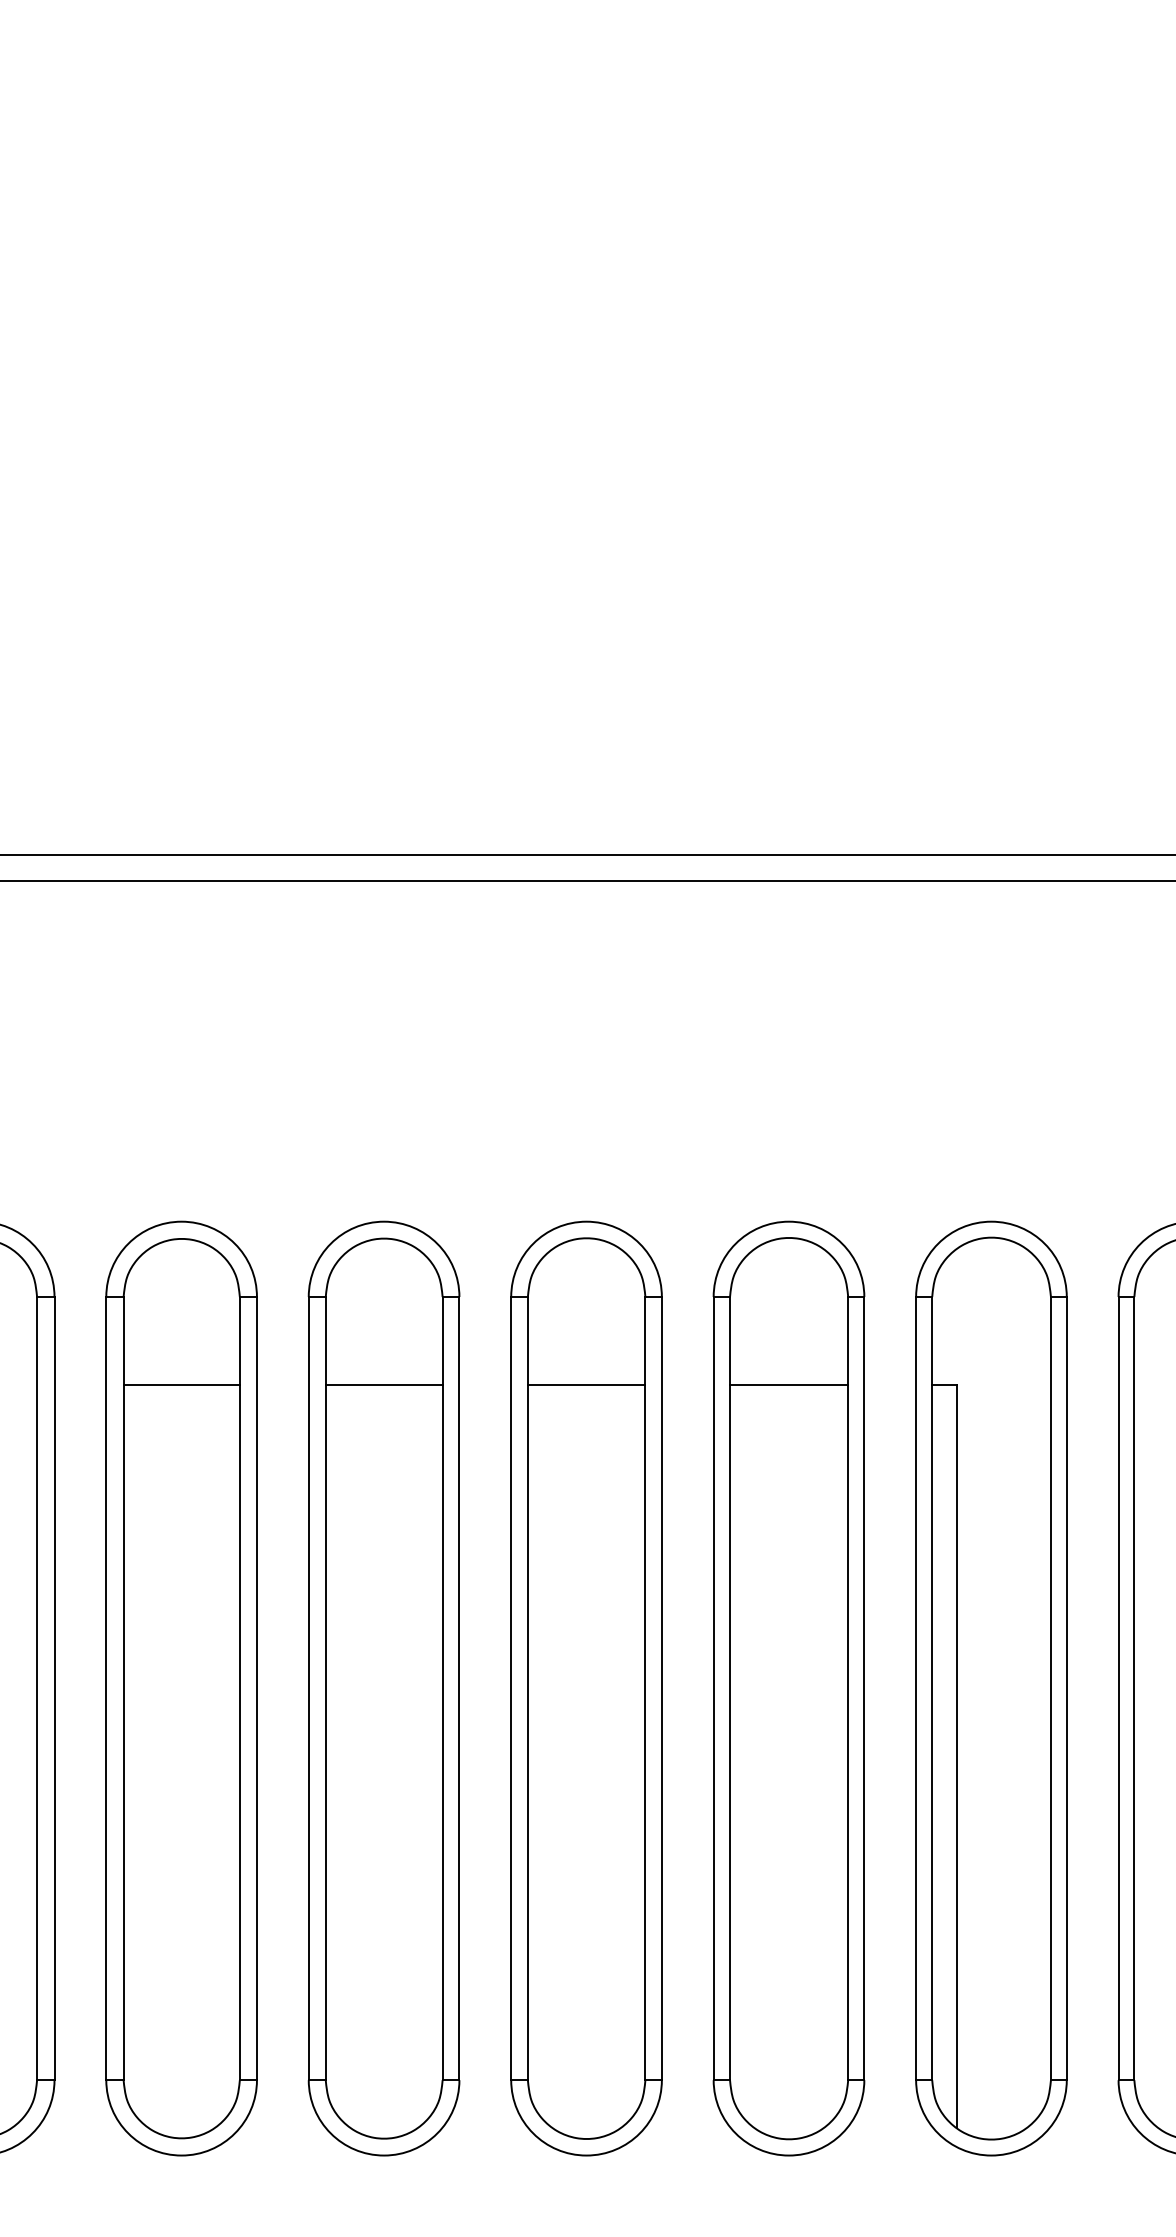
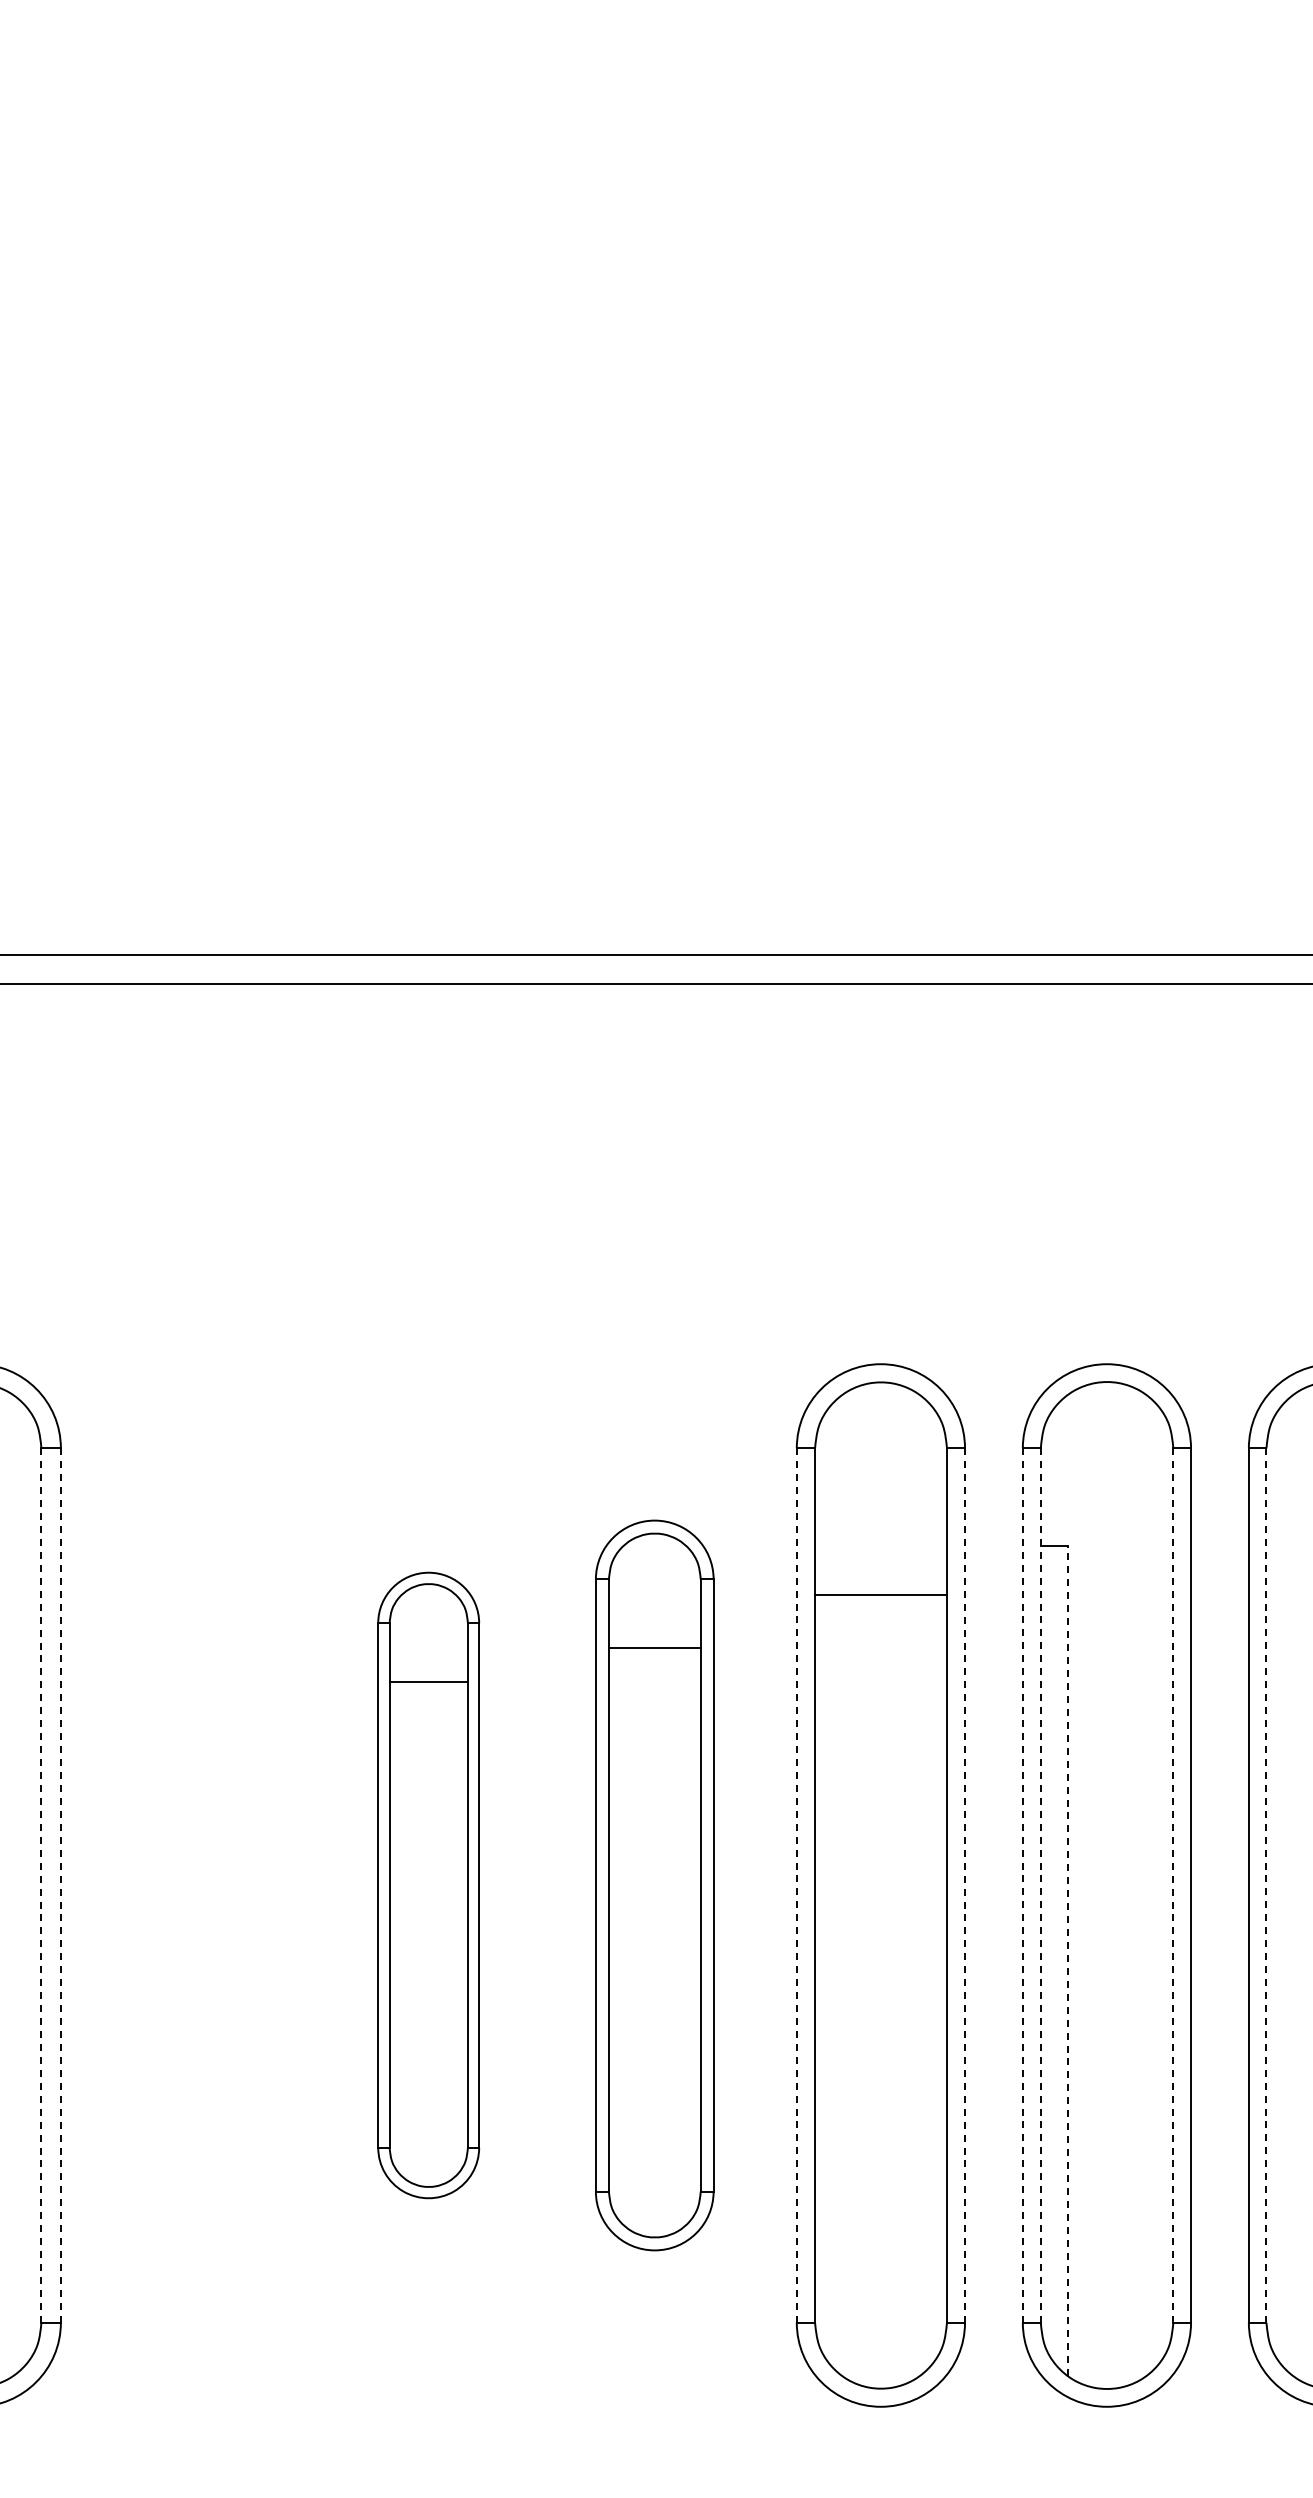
line: (788, 1384) -> (880, 1595), moved
part: (181, 1688) -> (202, 1885), removed
part: (383, 1688) -> (428, 1885), size x0.6
part: (586, 1688) -> (654, 1885), size x0.7
line: (713, 1688) -> (796, 1885), solid -> dashed
line: (915, 1688) -> (1022, 1885), solid -> dashed
line: (931, 1688) -> (1040, 1885), solid -> dashed
line: (1134, 1688) -> (1266, 1885), solid -> dashed
line: (37, 1689) -> (41, 1886), solid -> dashed
line: (54, 1689) -> (60, 1886), solid -> dashed
line: (864, 1689) -> (965, 1886), solid -> dashed
line: (1051, 1689) -> (1173, 1886), solid -> dashed
line: (957, 1756) -> (1068, 1961), solid -> dashed

